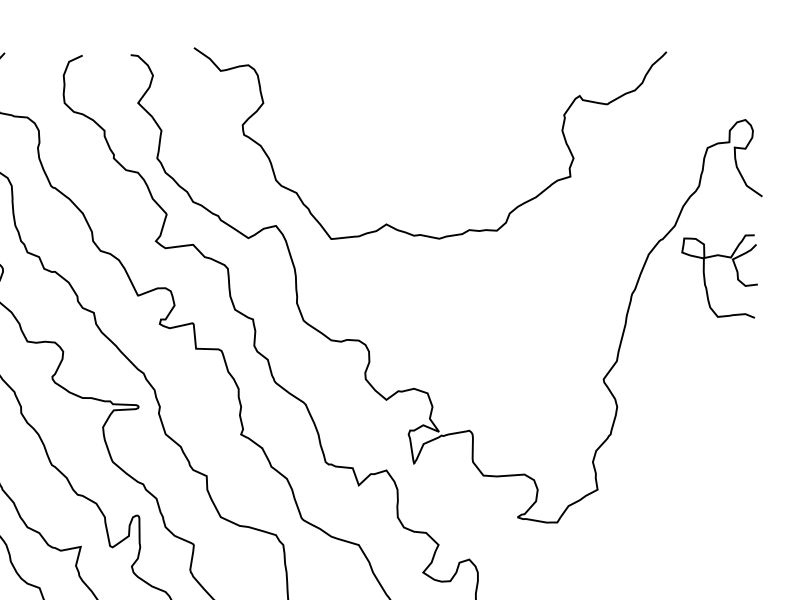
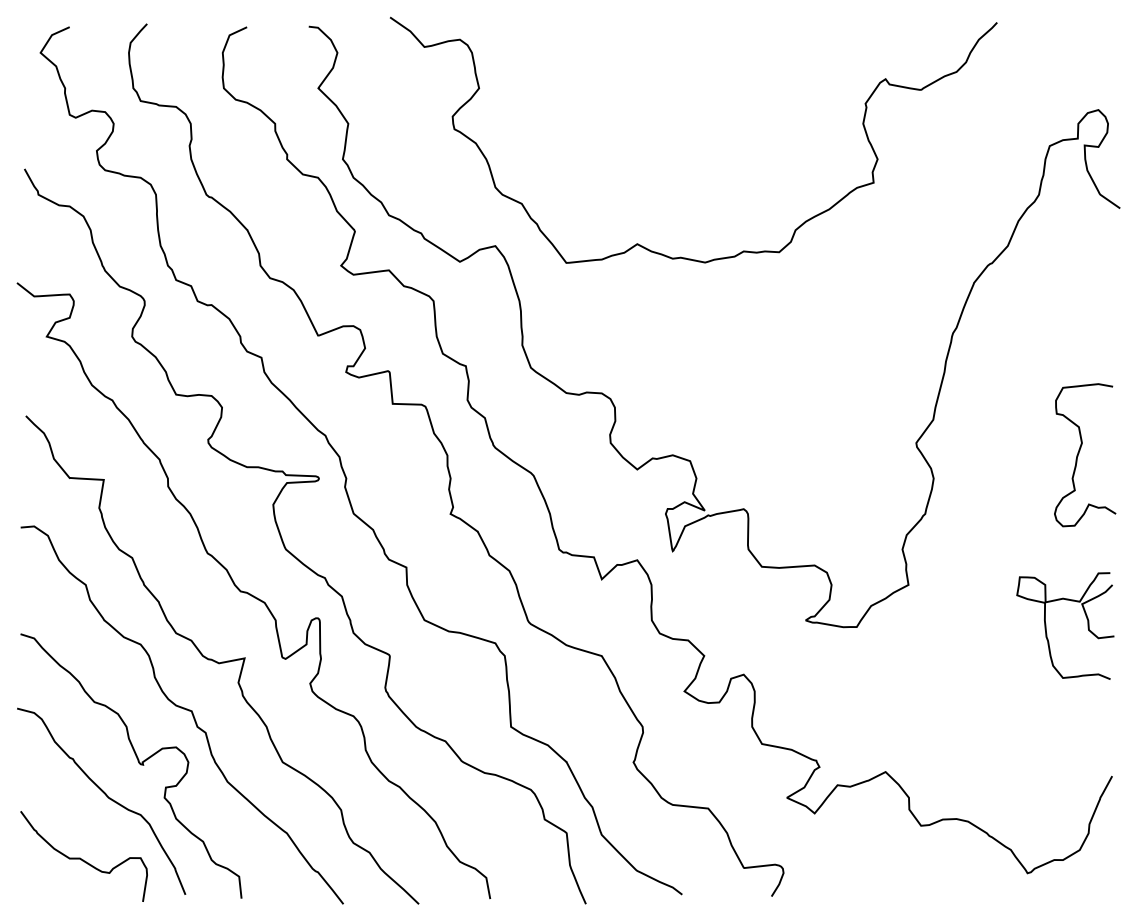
part: (705, 276) -> (1046, 625), moved
curve: (730, 387) -> (1079, 453), added

